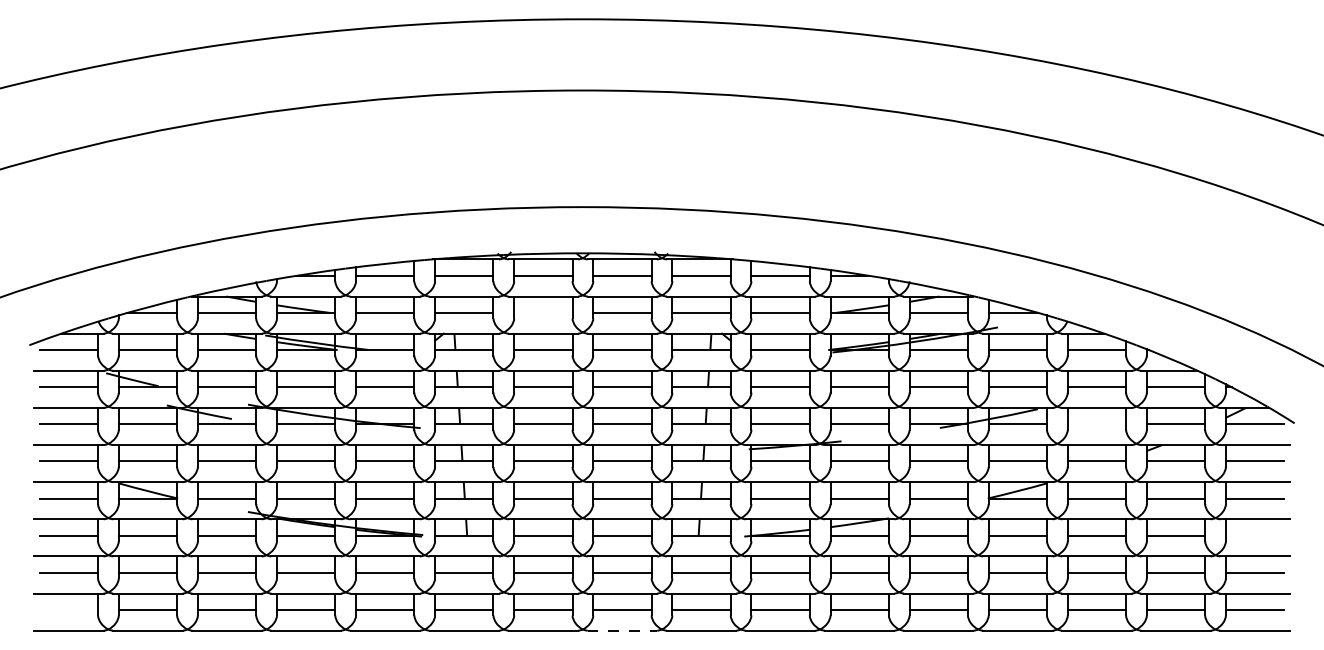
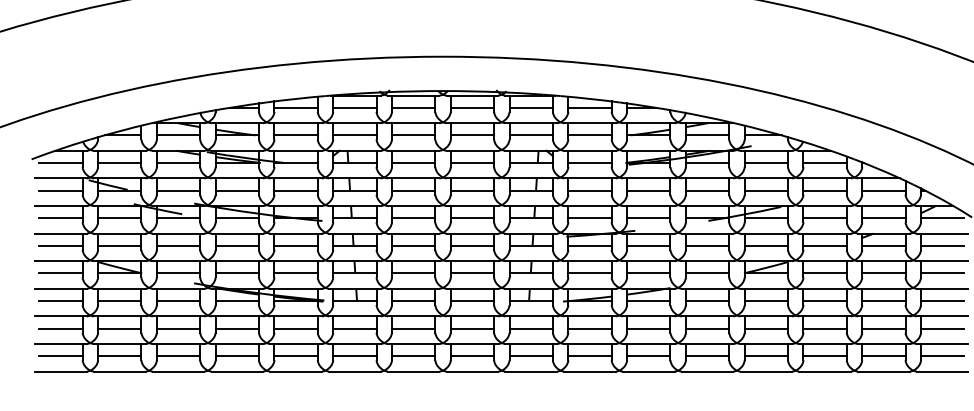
line: (543, 312) -> (413, 135), added
line: (1096, 424) -> (824, 218), added
line: (1254, 535) -> (942, 300), added
line: (68, 609) -> (60, 355), added
line: (622, 630) -> (472, 371), dashed -> solid

